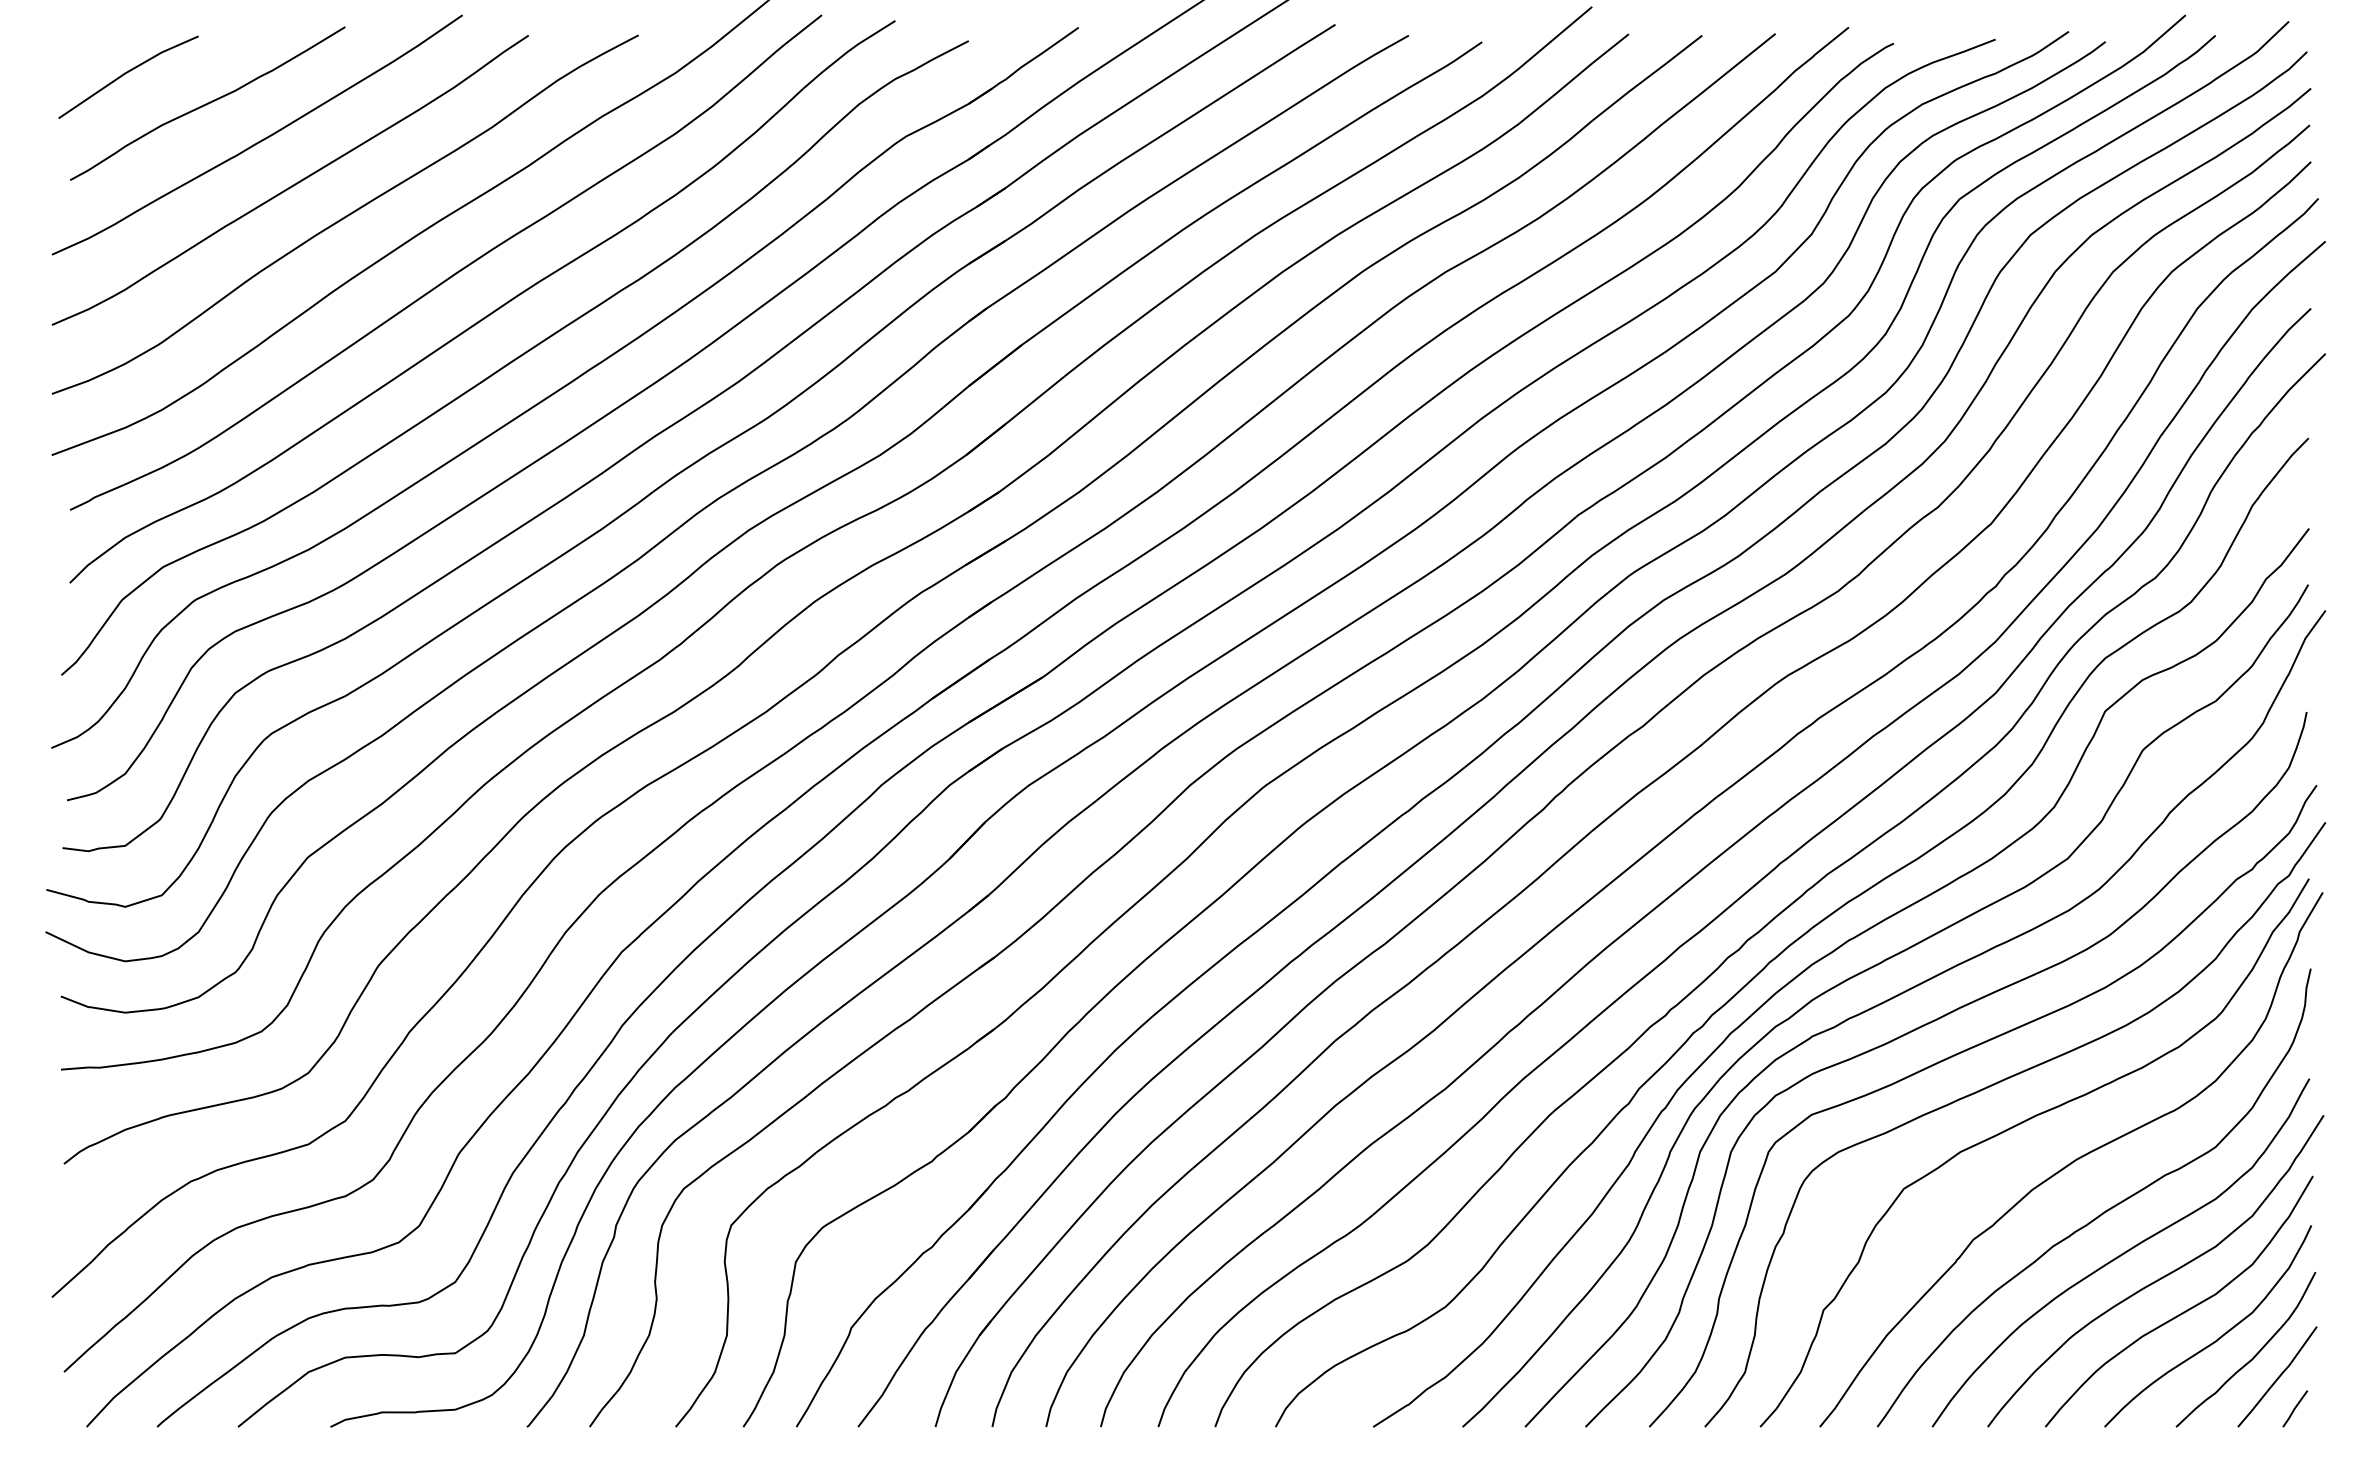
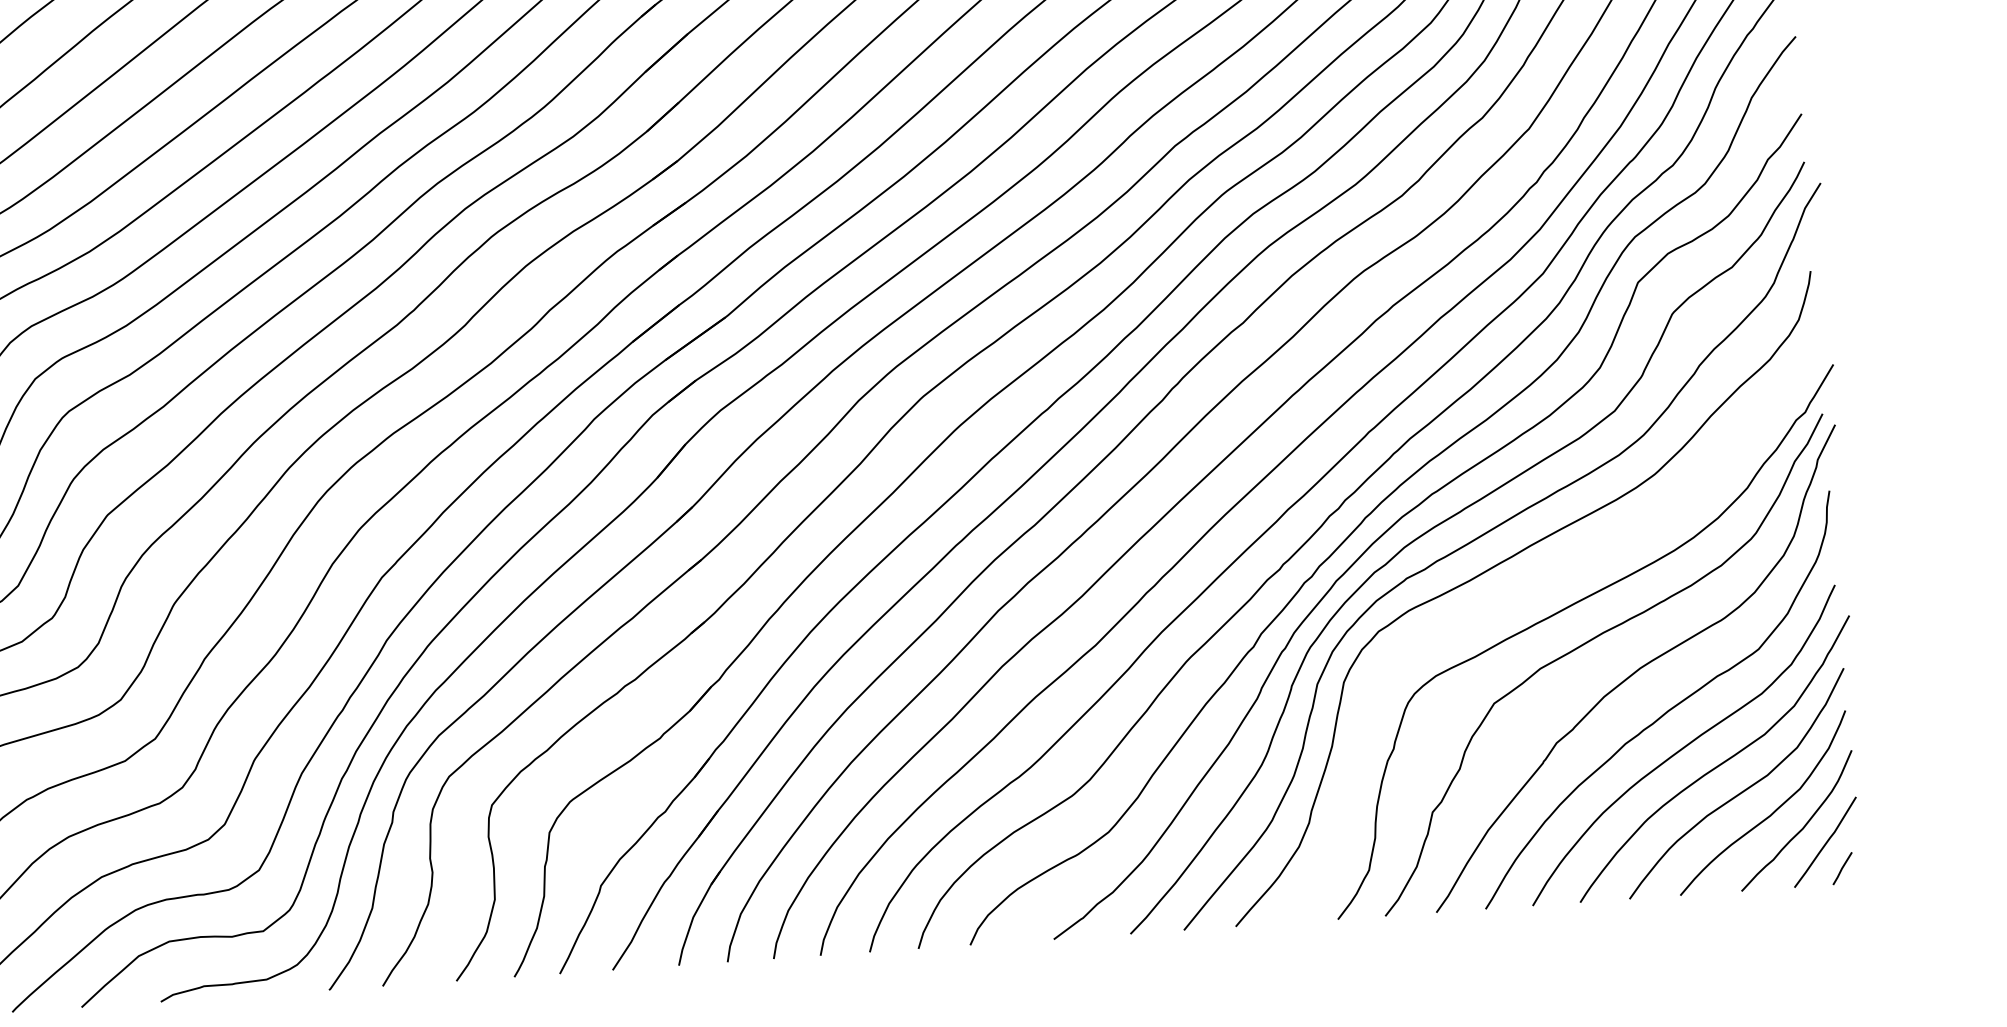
curve: (1959, 1054) -> (1533, 585), removed

